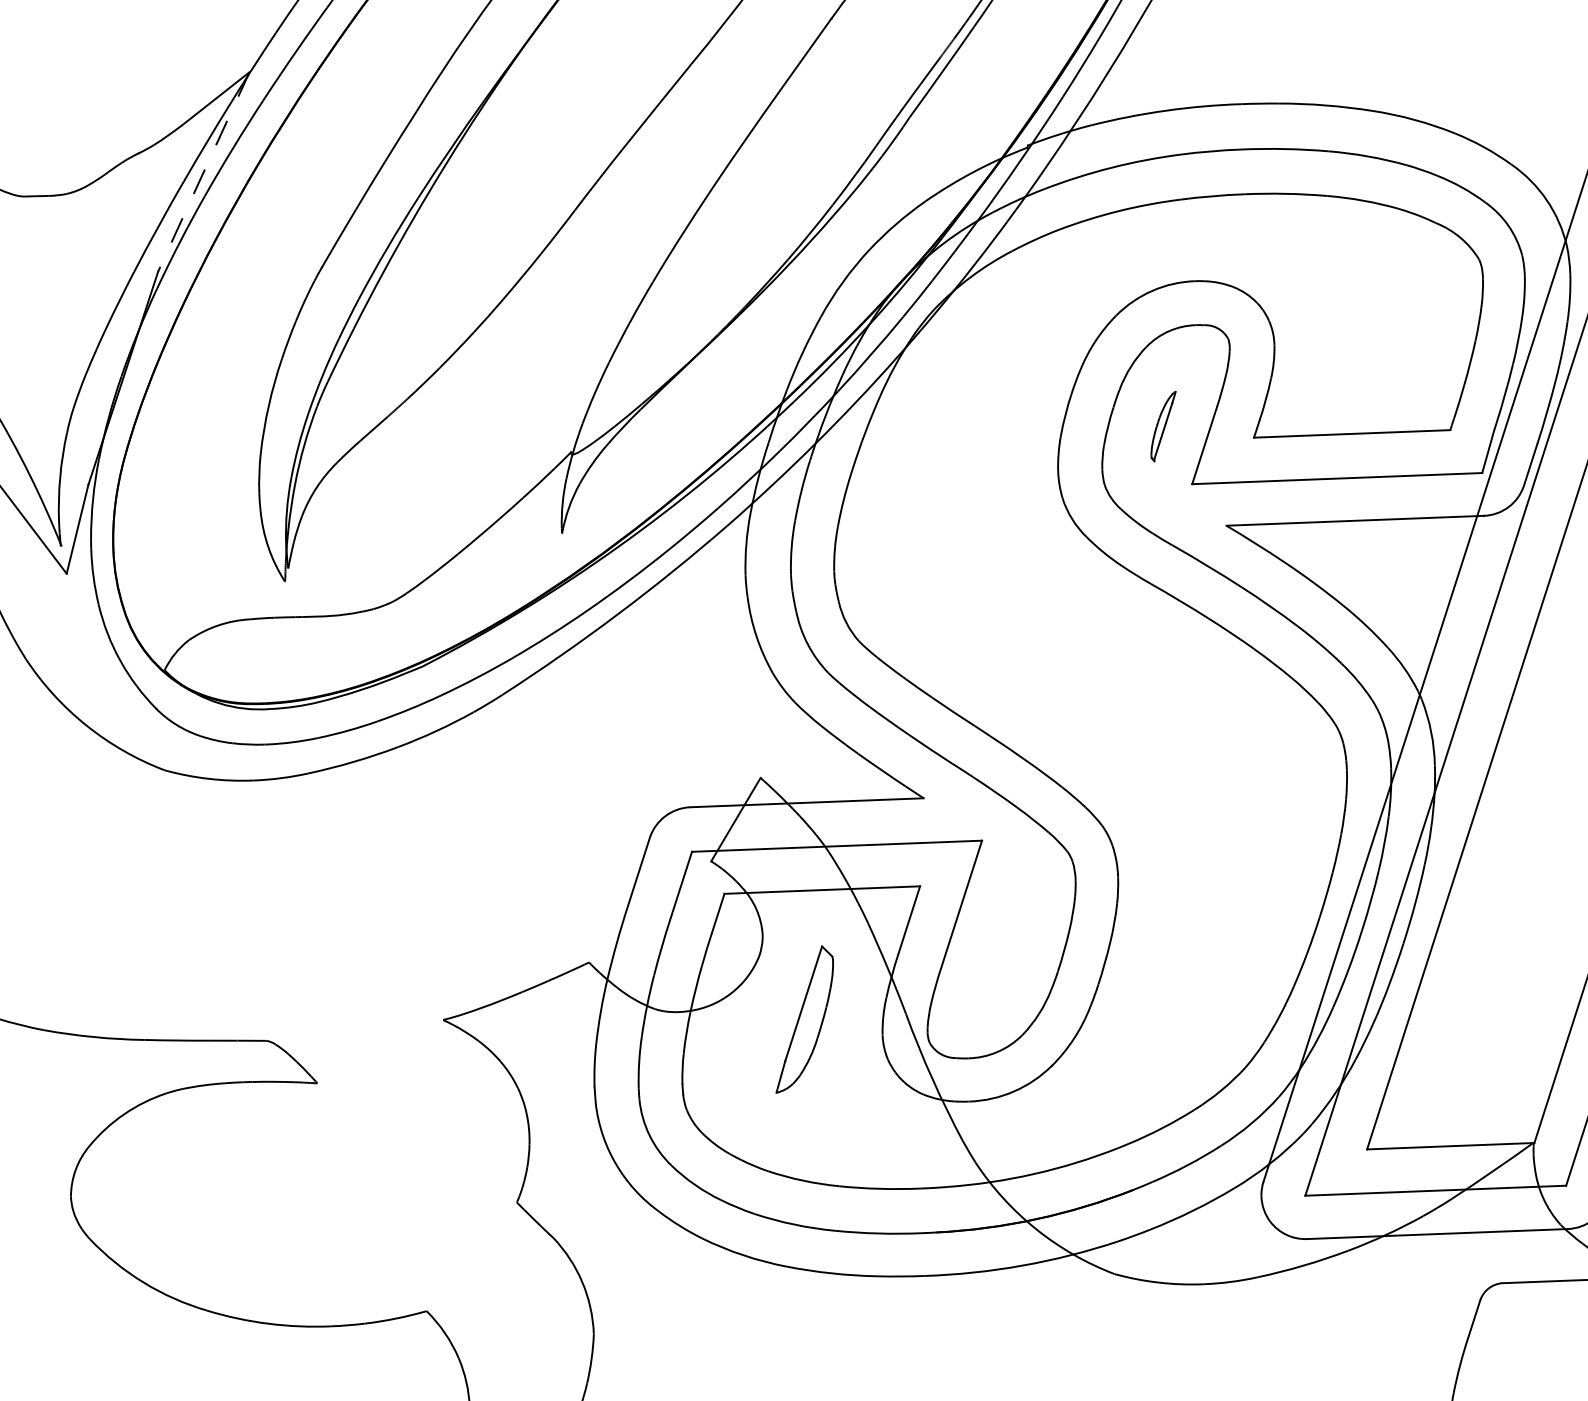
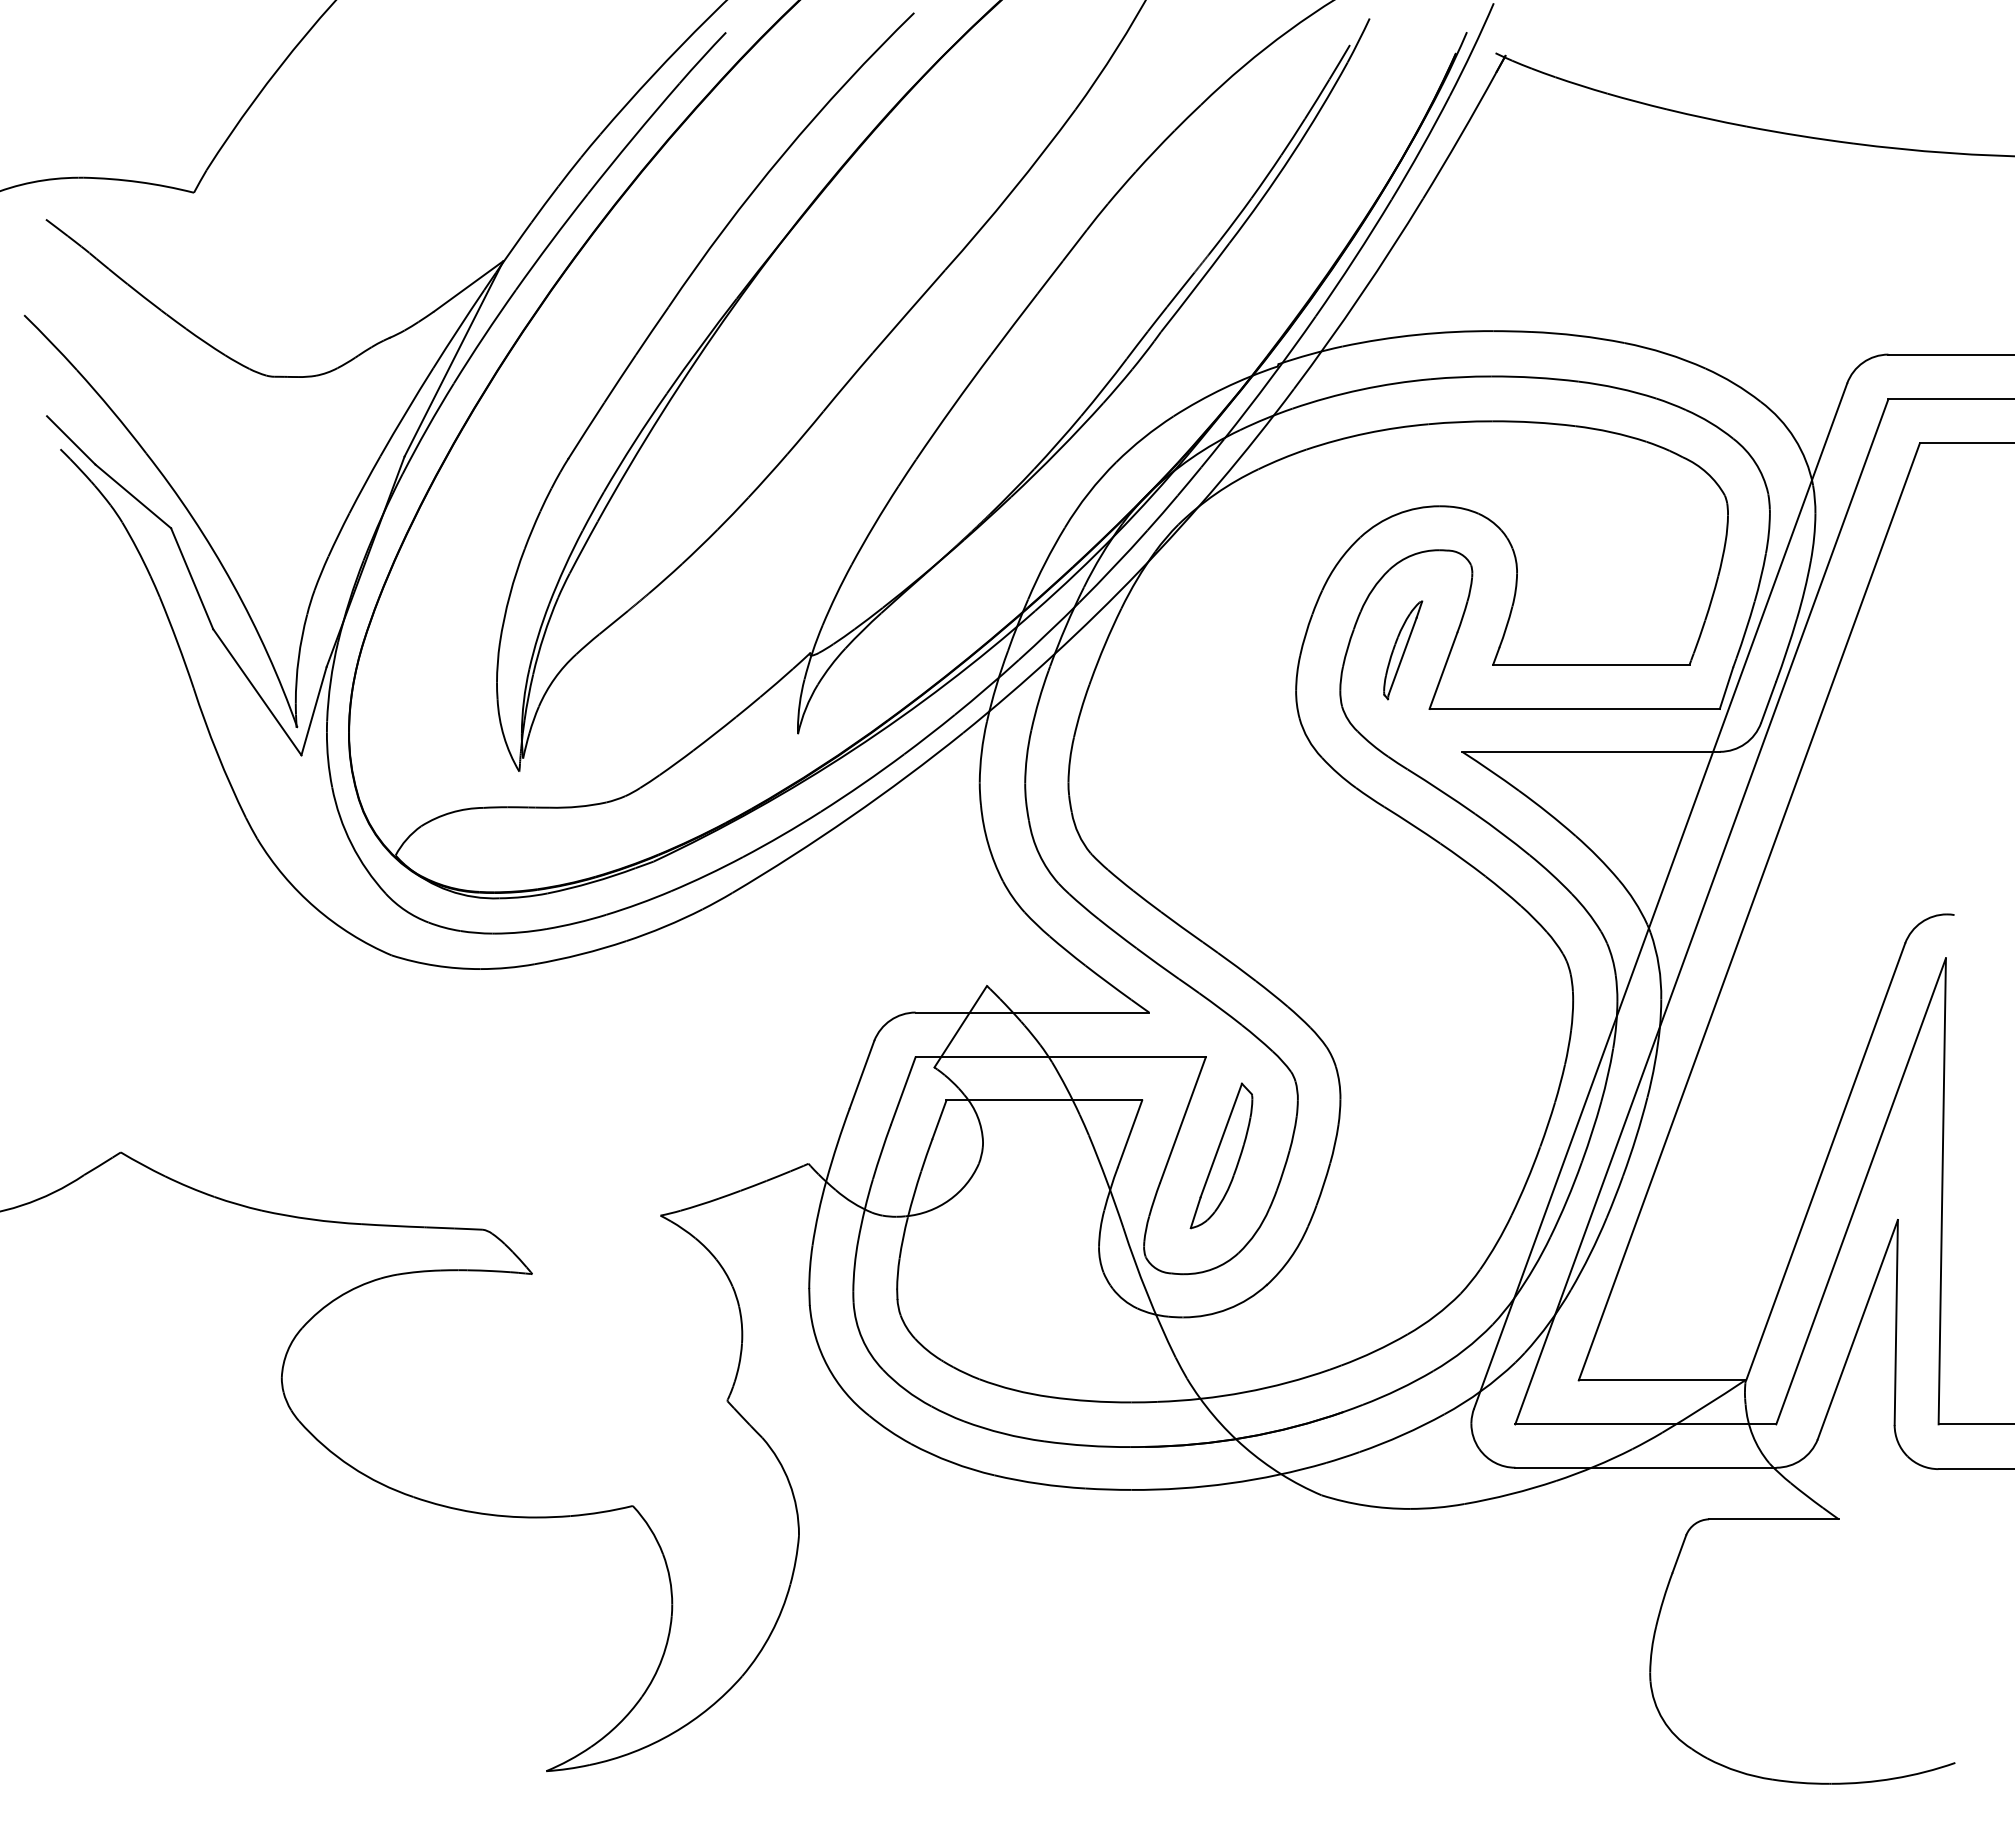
line: (203, 171) -> (453, 358), dashed -> solid
part: (1163, 426) -> (1403, 650), size x1.43
part: (804, 1018) -> (1221, 1155), moved

